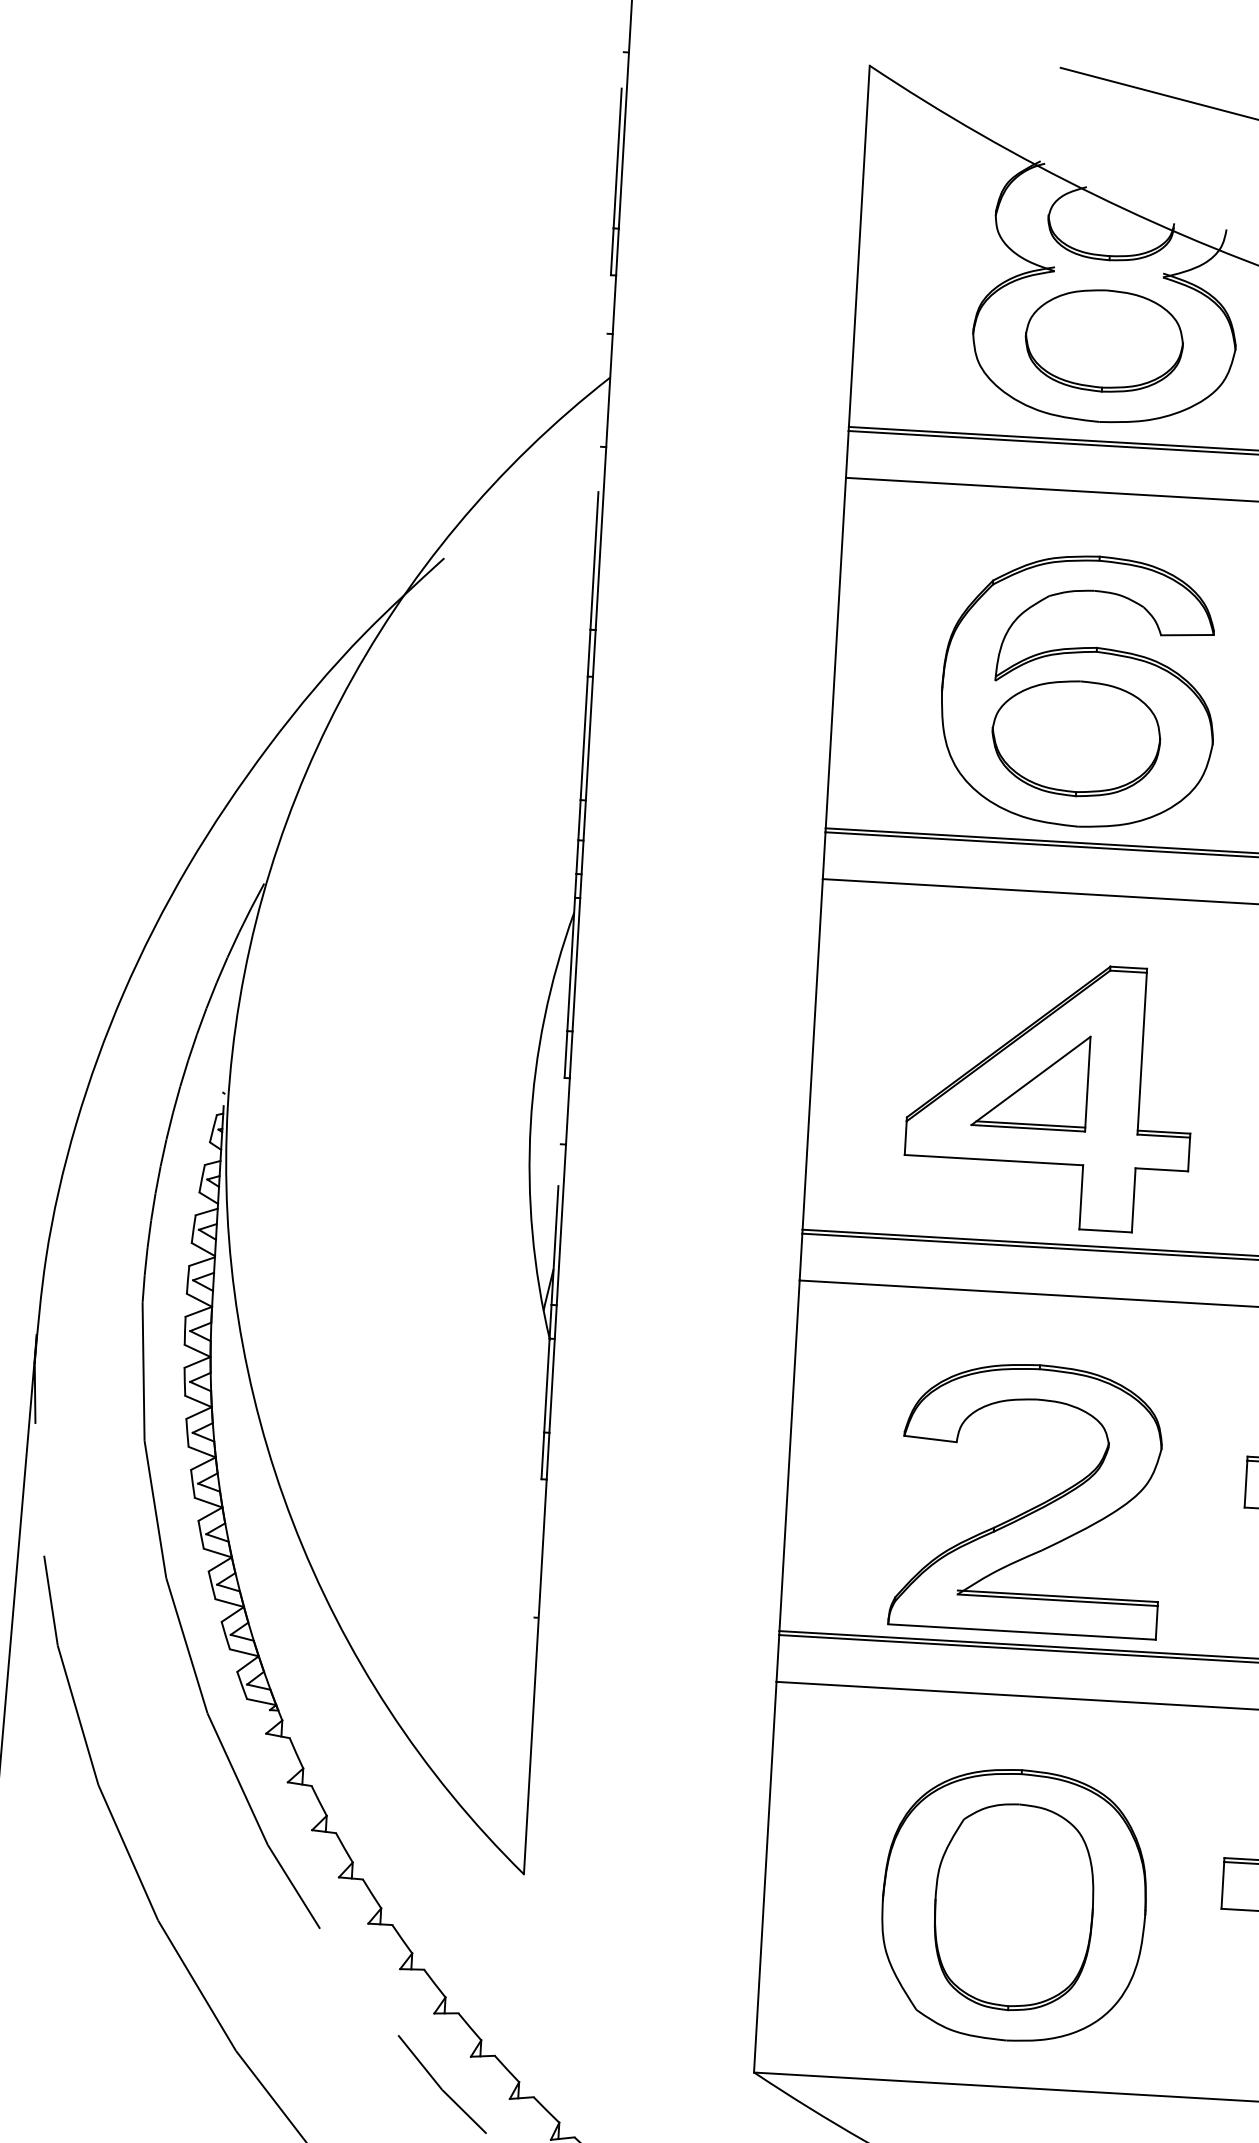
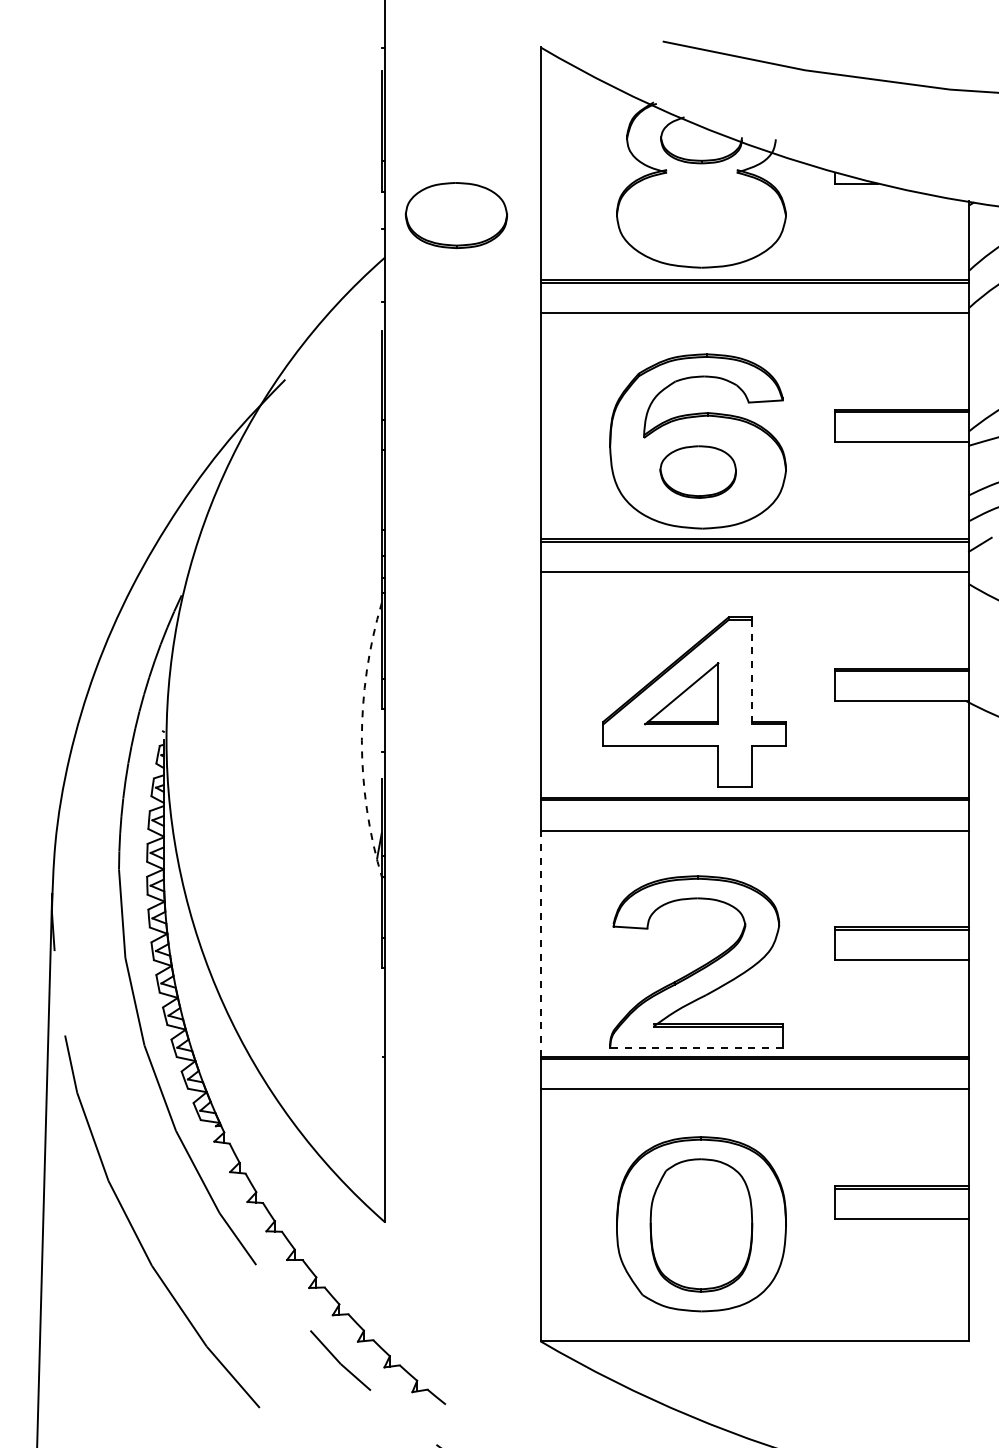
part: (1102, 340) -> (455, 215), moved
part: (1076, 737) -> (698, 471), size x0.7
line: (1142, 1054) -> (752, 672), solid -> dashed
arc: (530, 1124) -> (361, 740), solid -> dashed
line: (789, 1455) -> (540, 943), solid -> dashed
line: (1020, 1632) -> (695, 1048), solid -> dashed

